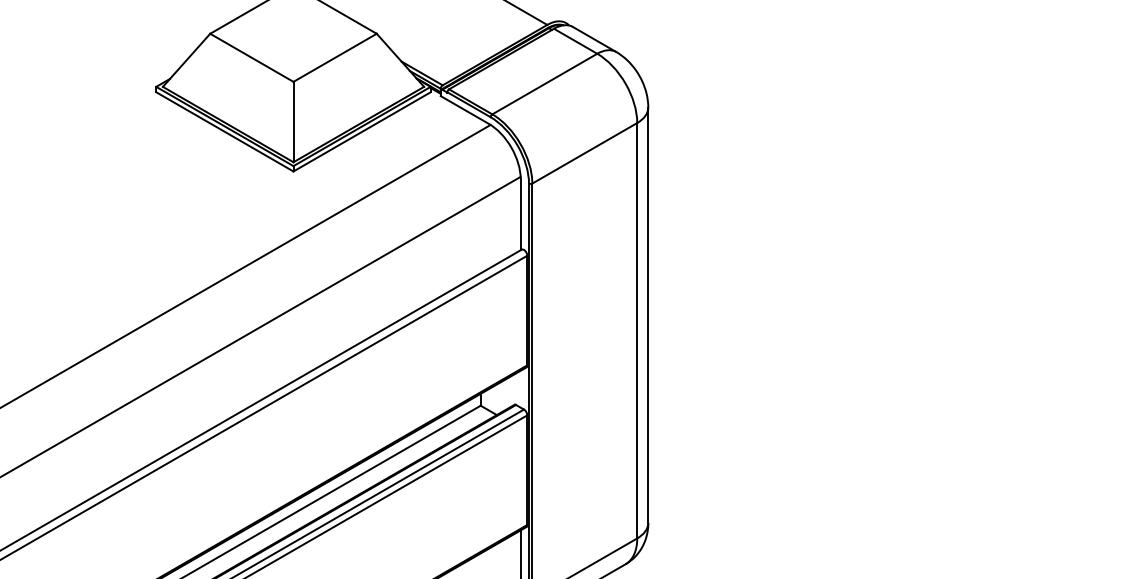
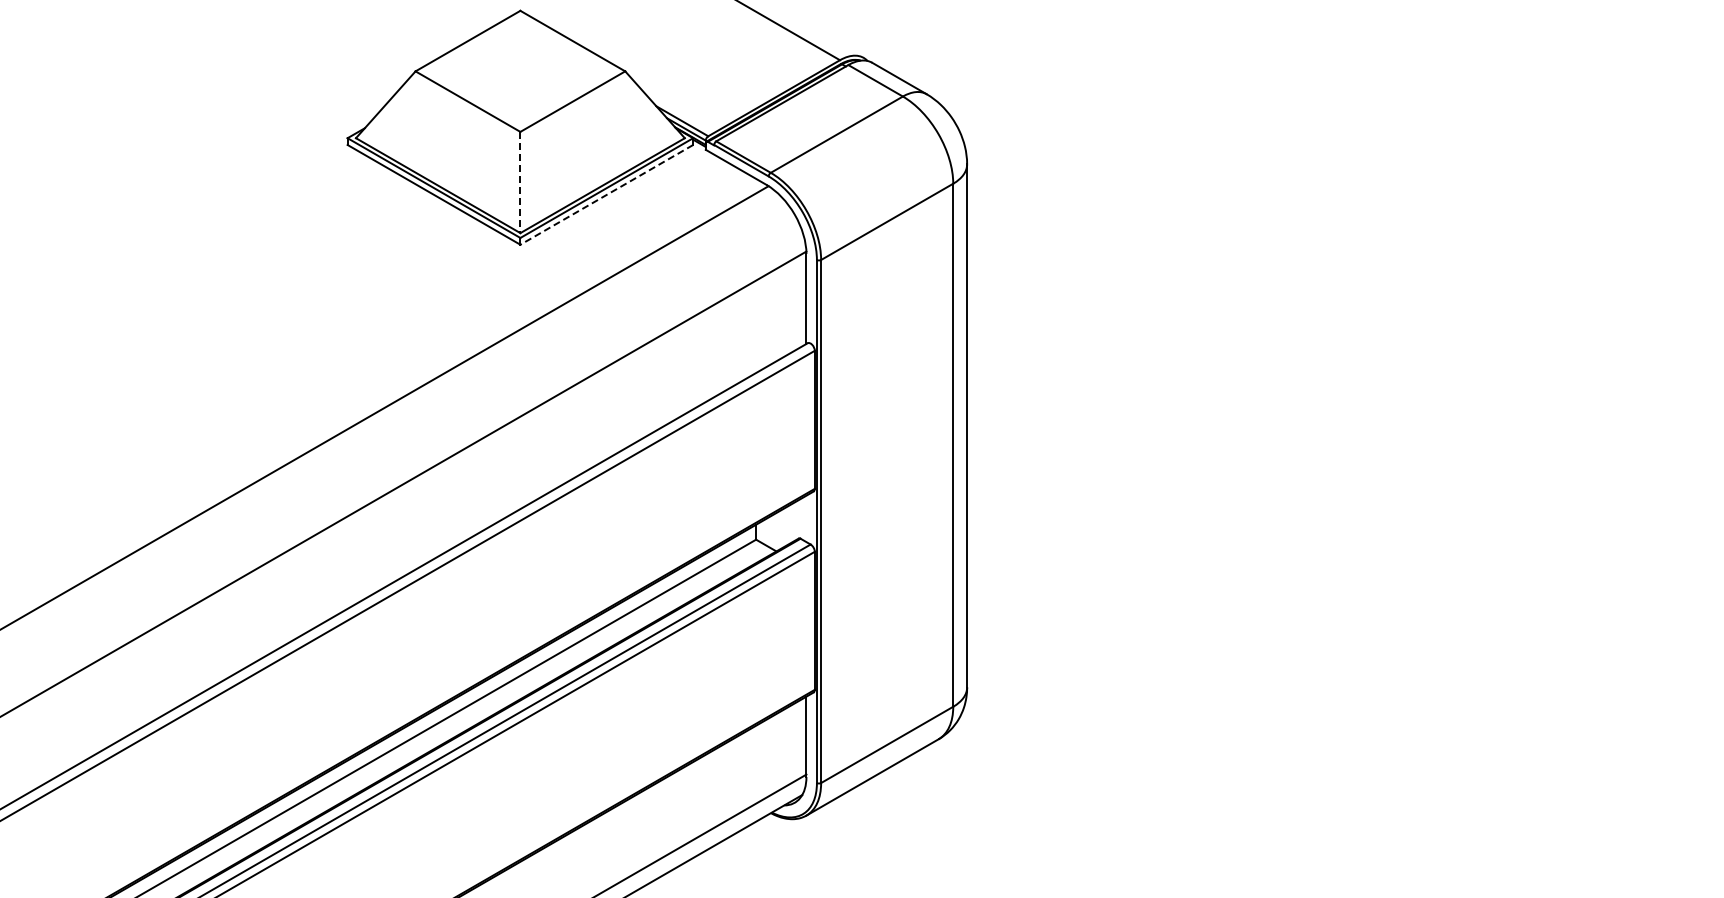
line: (293, 122) -> (520, 182), solid -> dashed
line: (361, 131) -> (606, 194), solid -> dashed

